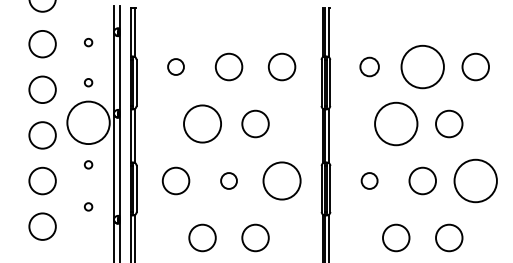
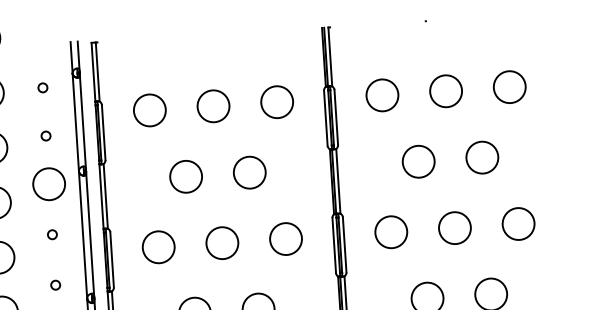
circle: (175, 66) -> (149, 109), size x1.67
circle: (369, 66) -> (382, 94), size x1.43
circle: (422, 66) -> (445, 90), size x0.62
circle: (88, 122) -> (49, 183), size x0.62
circle: (202, 123) -> (186, 176), size x0.71
circle: (396, 123) -> (418, 161), size x0.62
circle: (228, 180) -> (221, 242), size x1.67
circle: (281, 180) -> (285, 238), size x0.71
circle: (369, 180) -> (390, 231), size x1.67
circle: (475, 180) -> (518, 223), size x0.62

